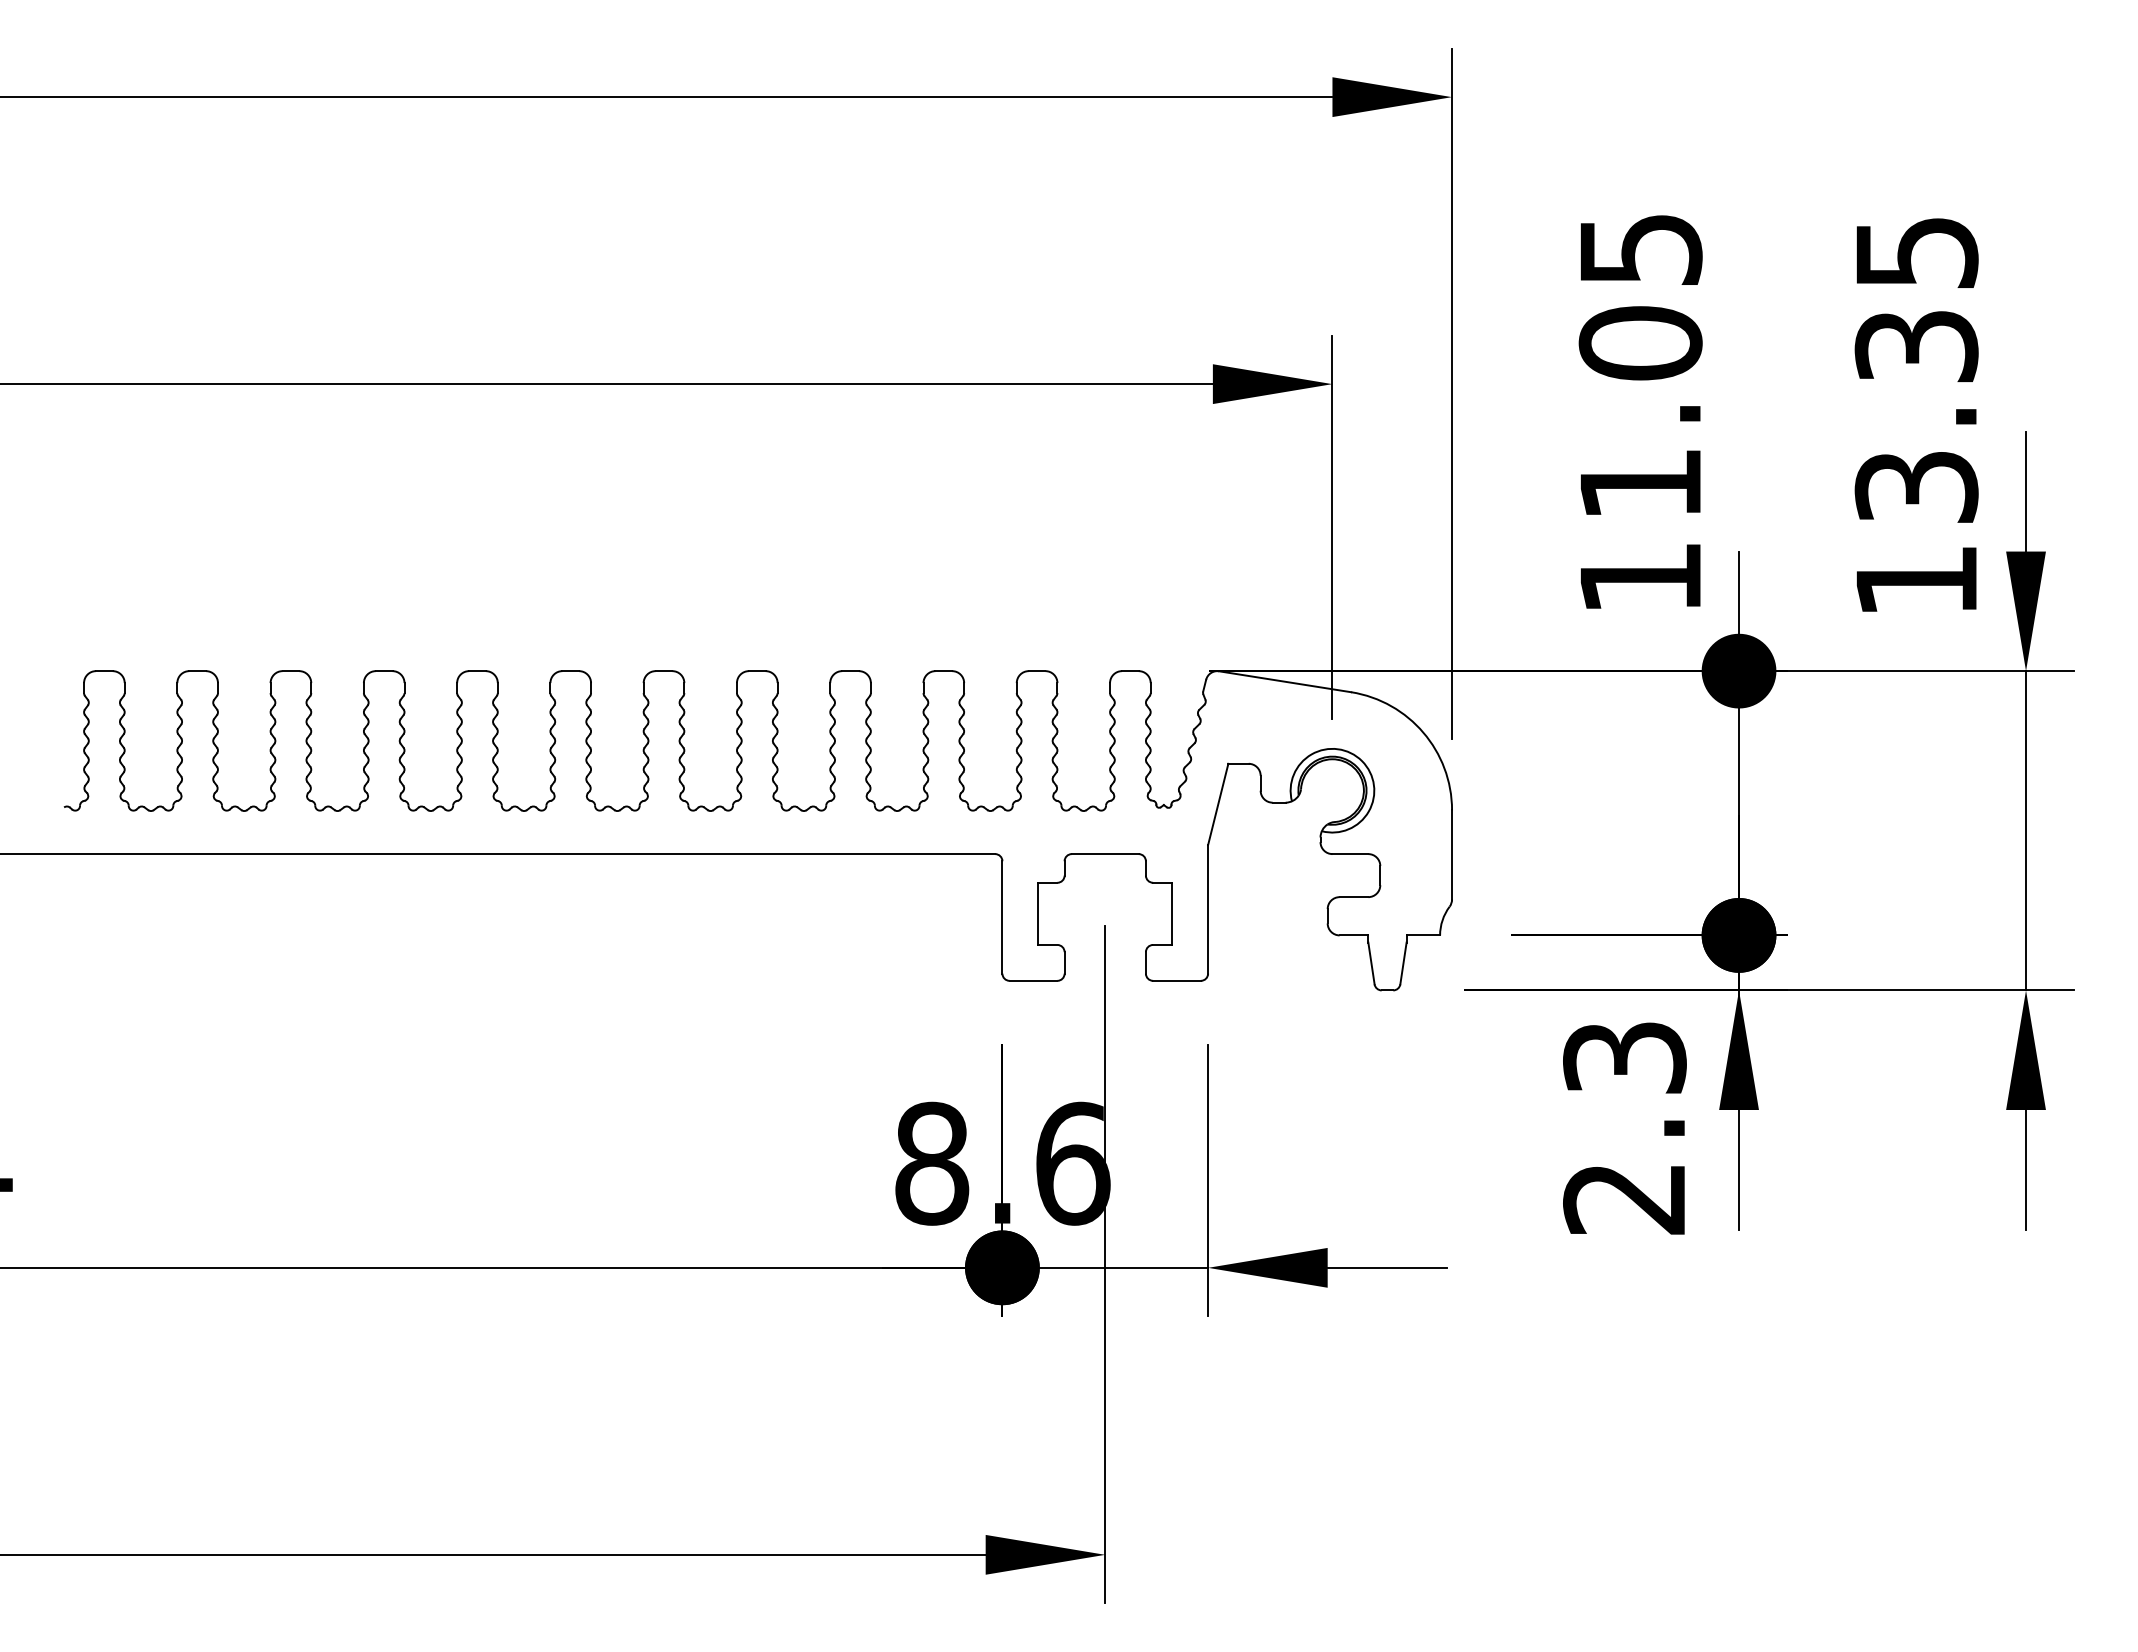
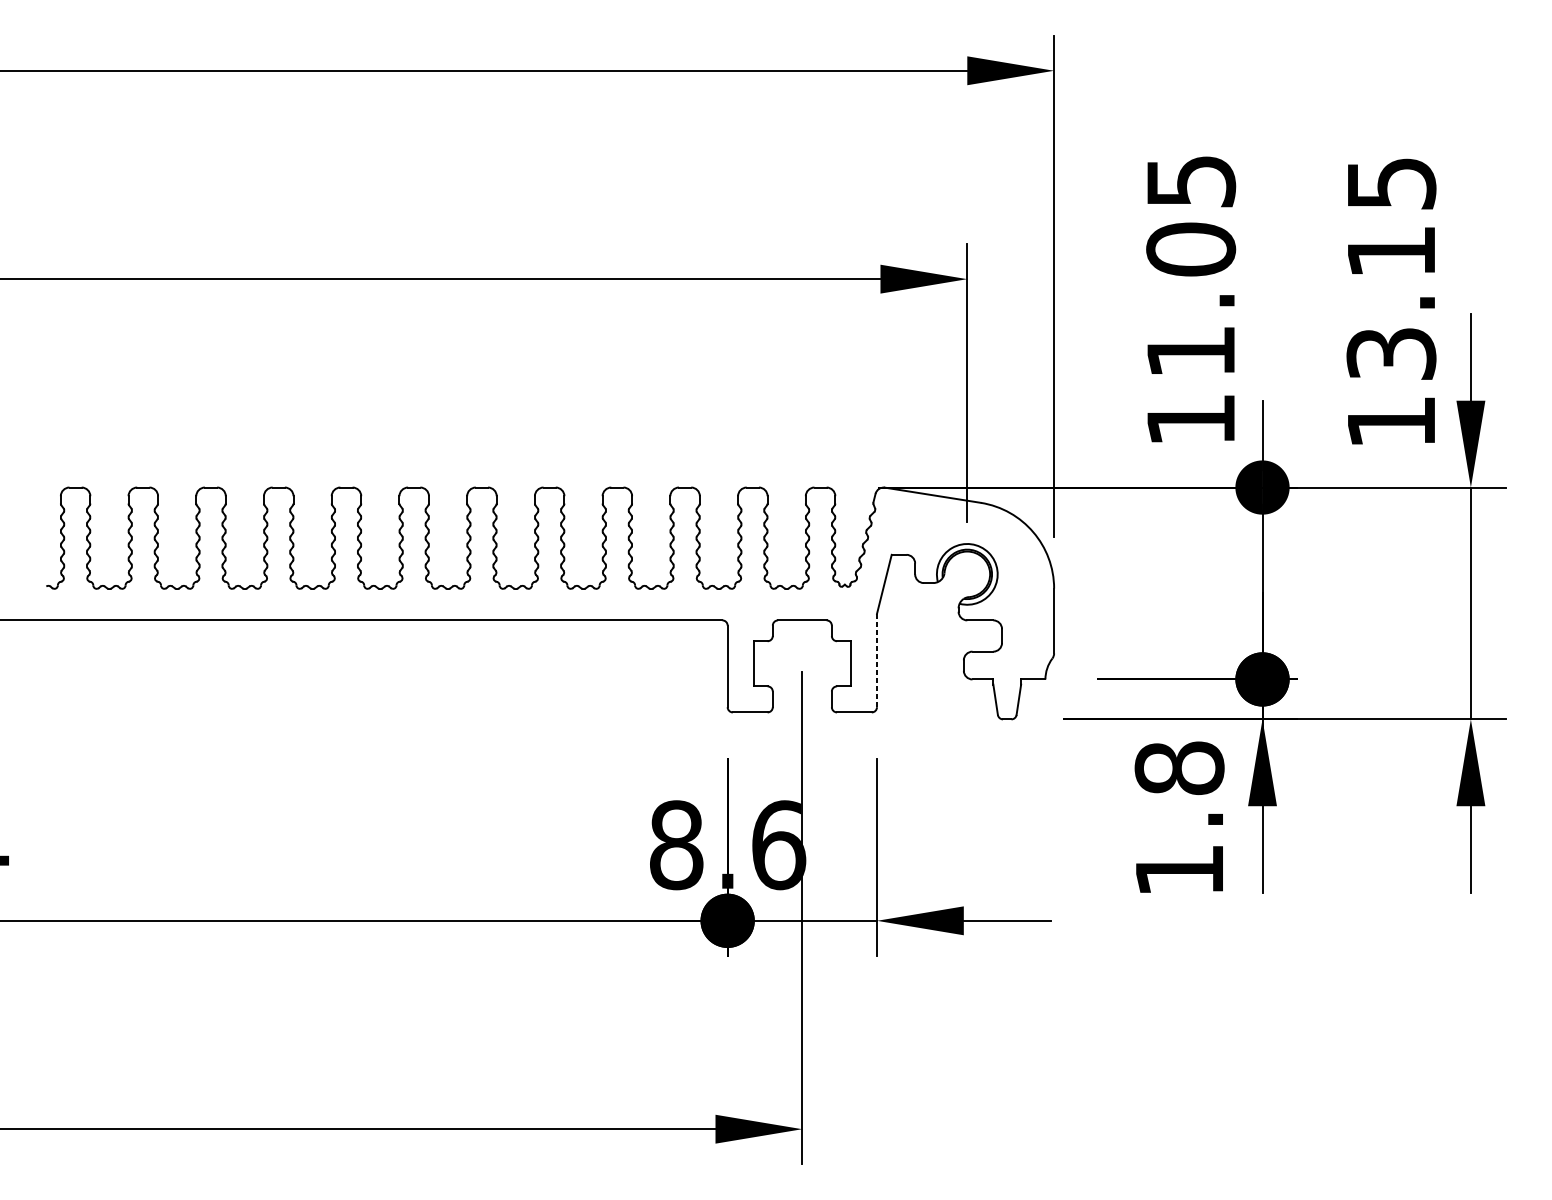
text: (1916, 346) -> (1391, 251), 13.35 -> 13.15
line: (1208, 908) -> (877, 659), solid -> dashed
text: (1624, 1127) -> (1179, 818), 2.3 -> 1.8

